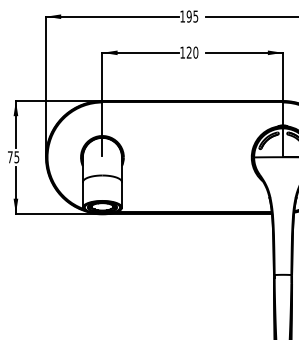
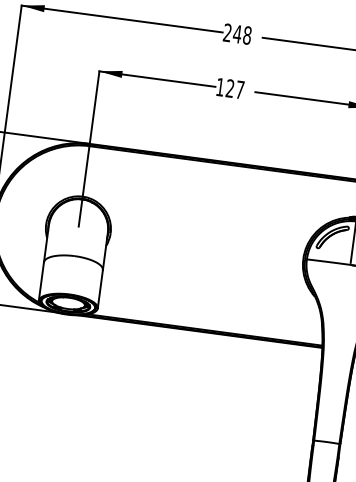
text: (189, 16) -> (237, 34), 195 -> 248
text: (195, 52) -> (239, 89), 120 -> 127

